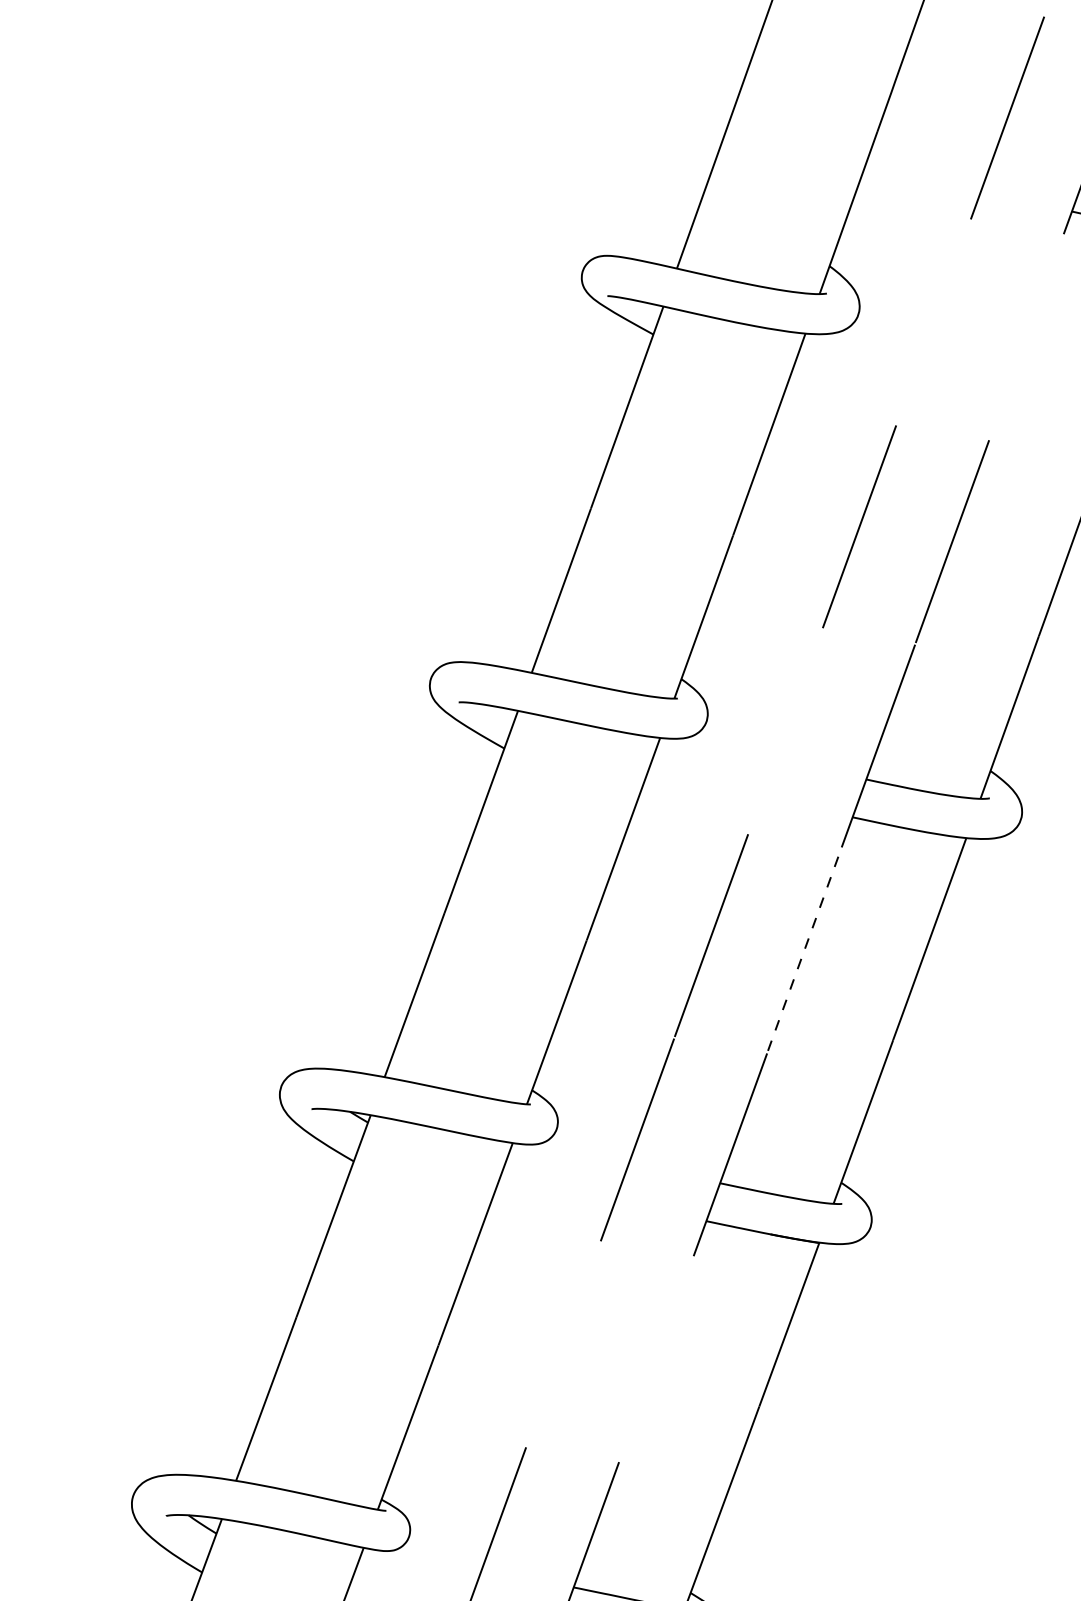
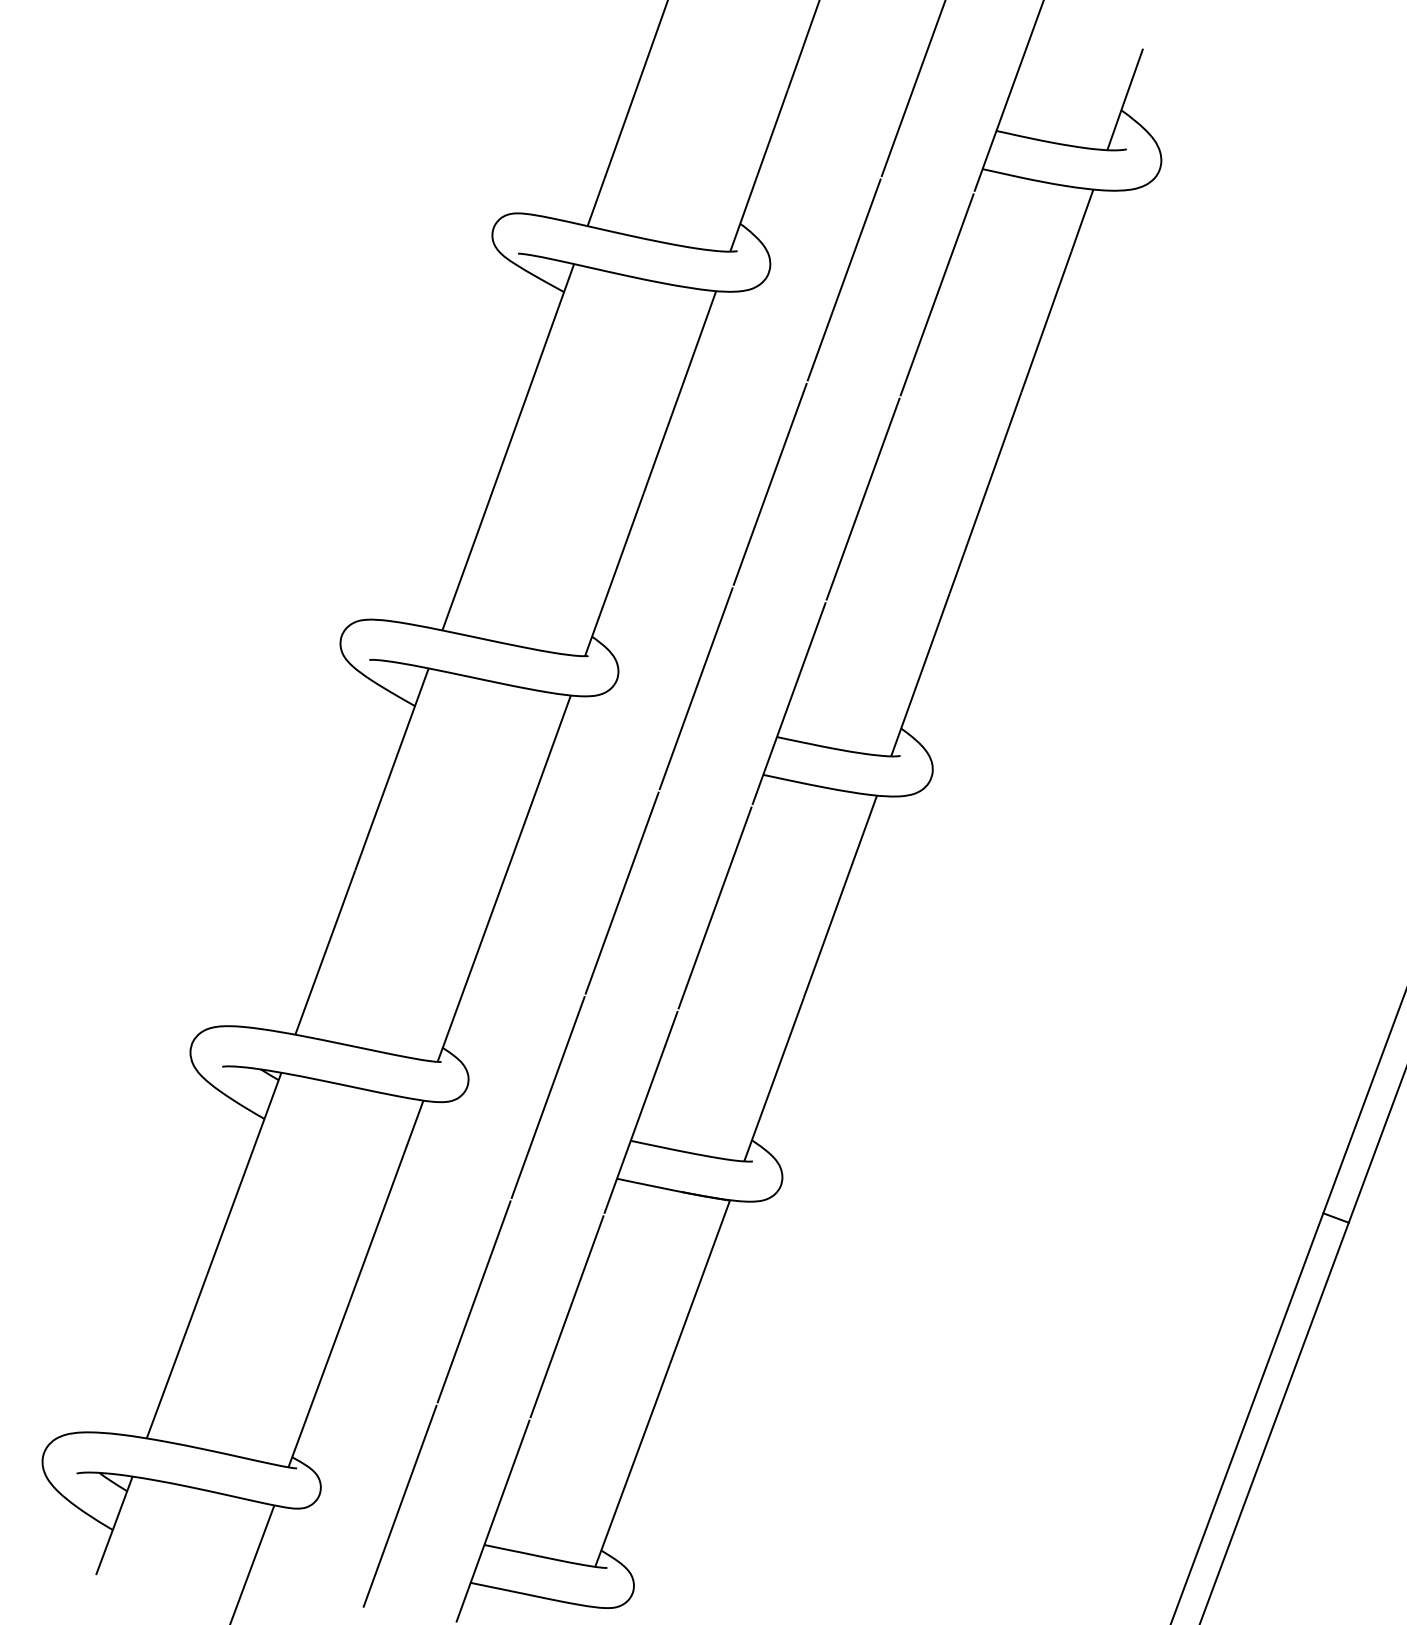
line: (932, 321) -> (843, 279), added
line: (1025, 336) -> (936, 294), added
line: (784, 730) -> (695, 688), added
line: (804, 949) -> (715, 907), dashed -> solid
line: (562, 1343) -> (473, 1301), added
line: (655, 1358) -> (566, 1316), added

